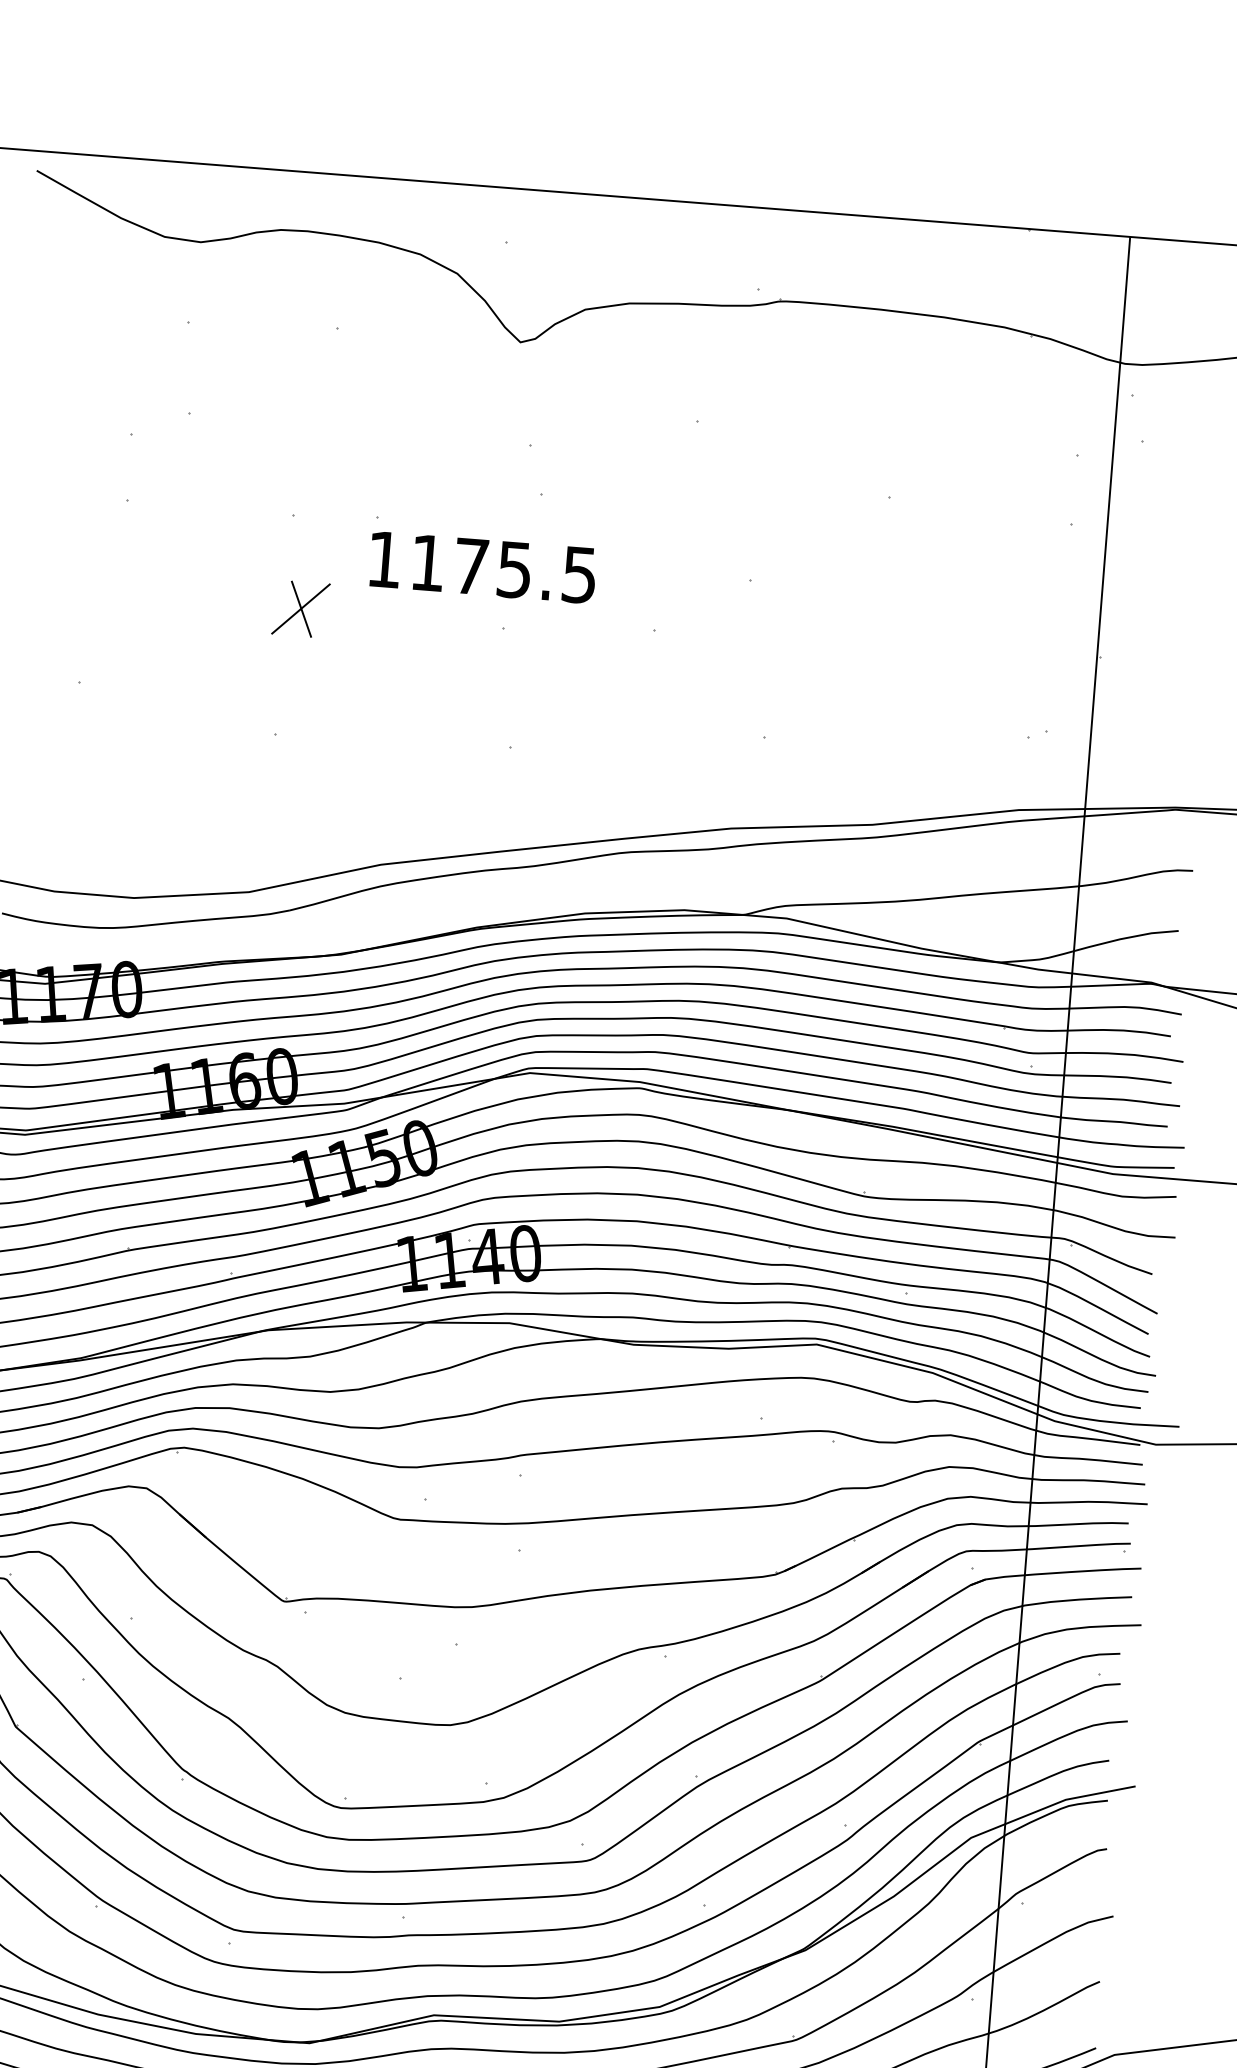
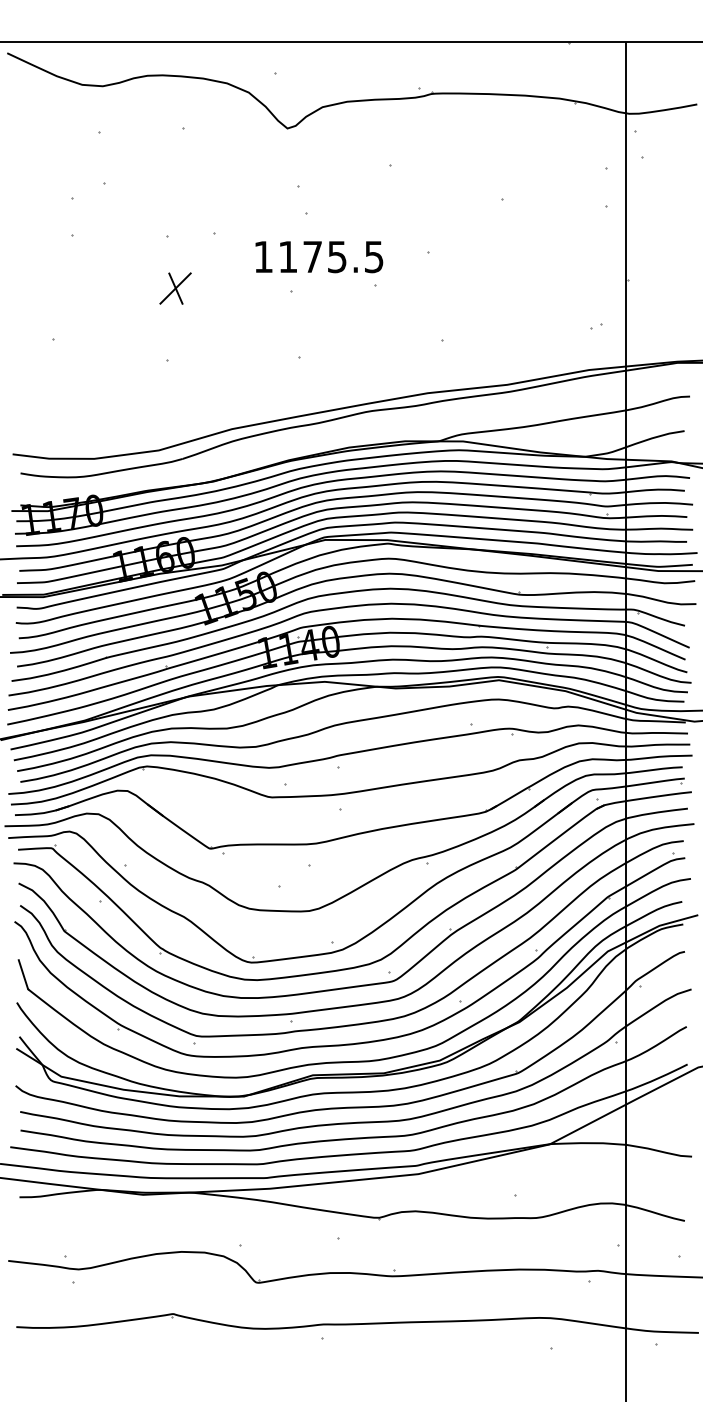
text: (483, 568) -> (319, 257), moved

